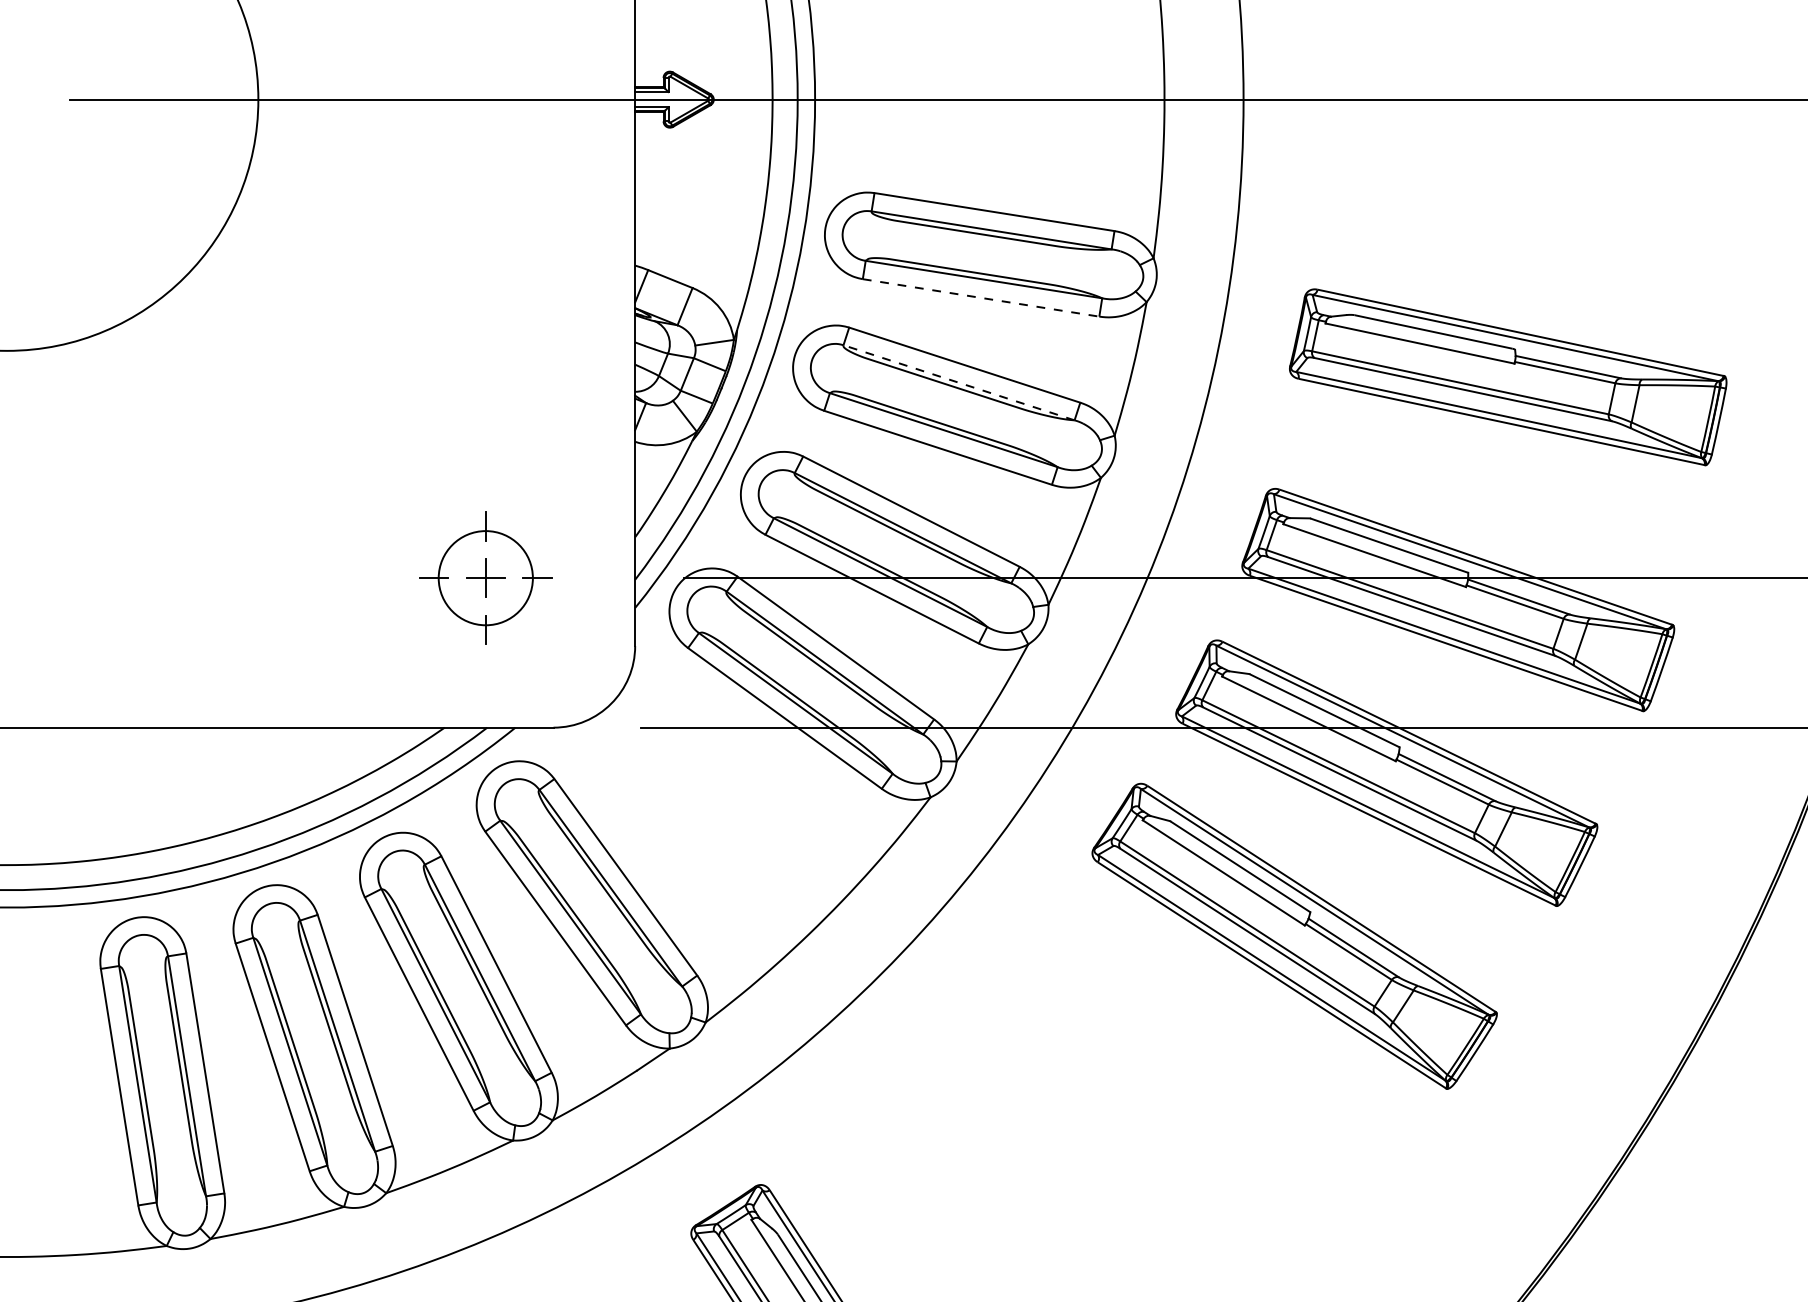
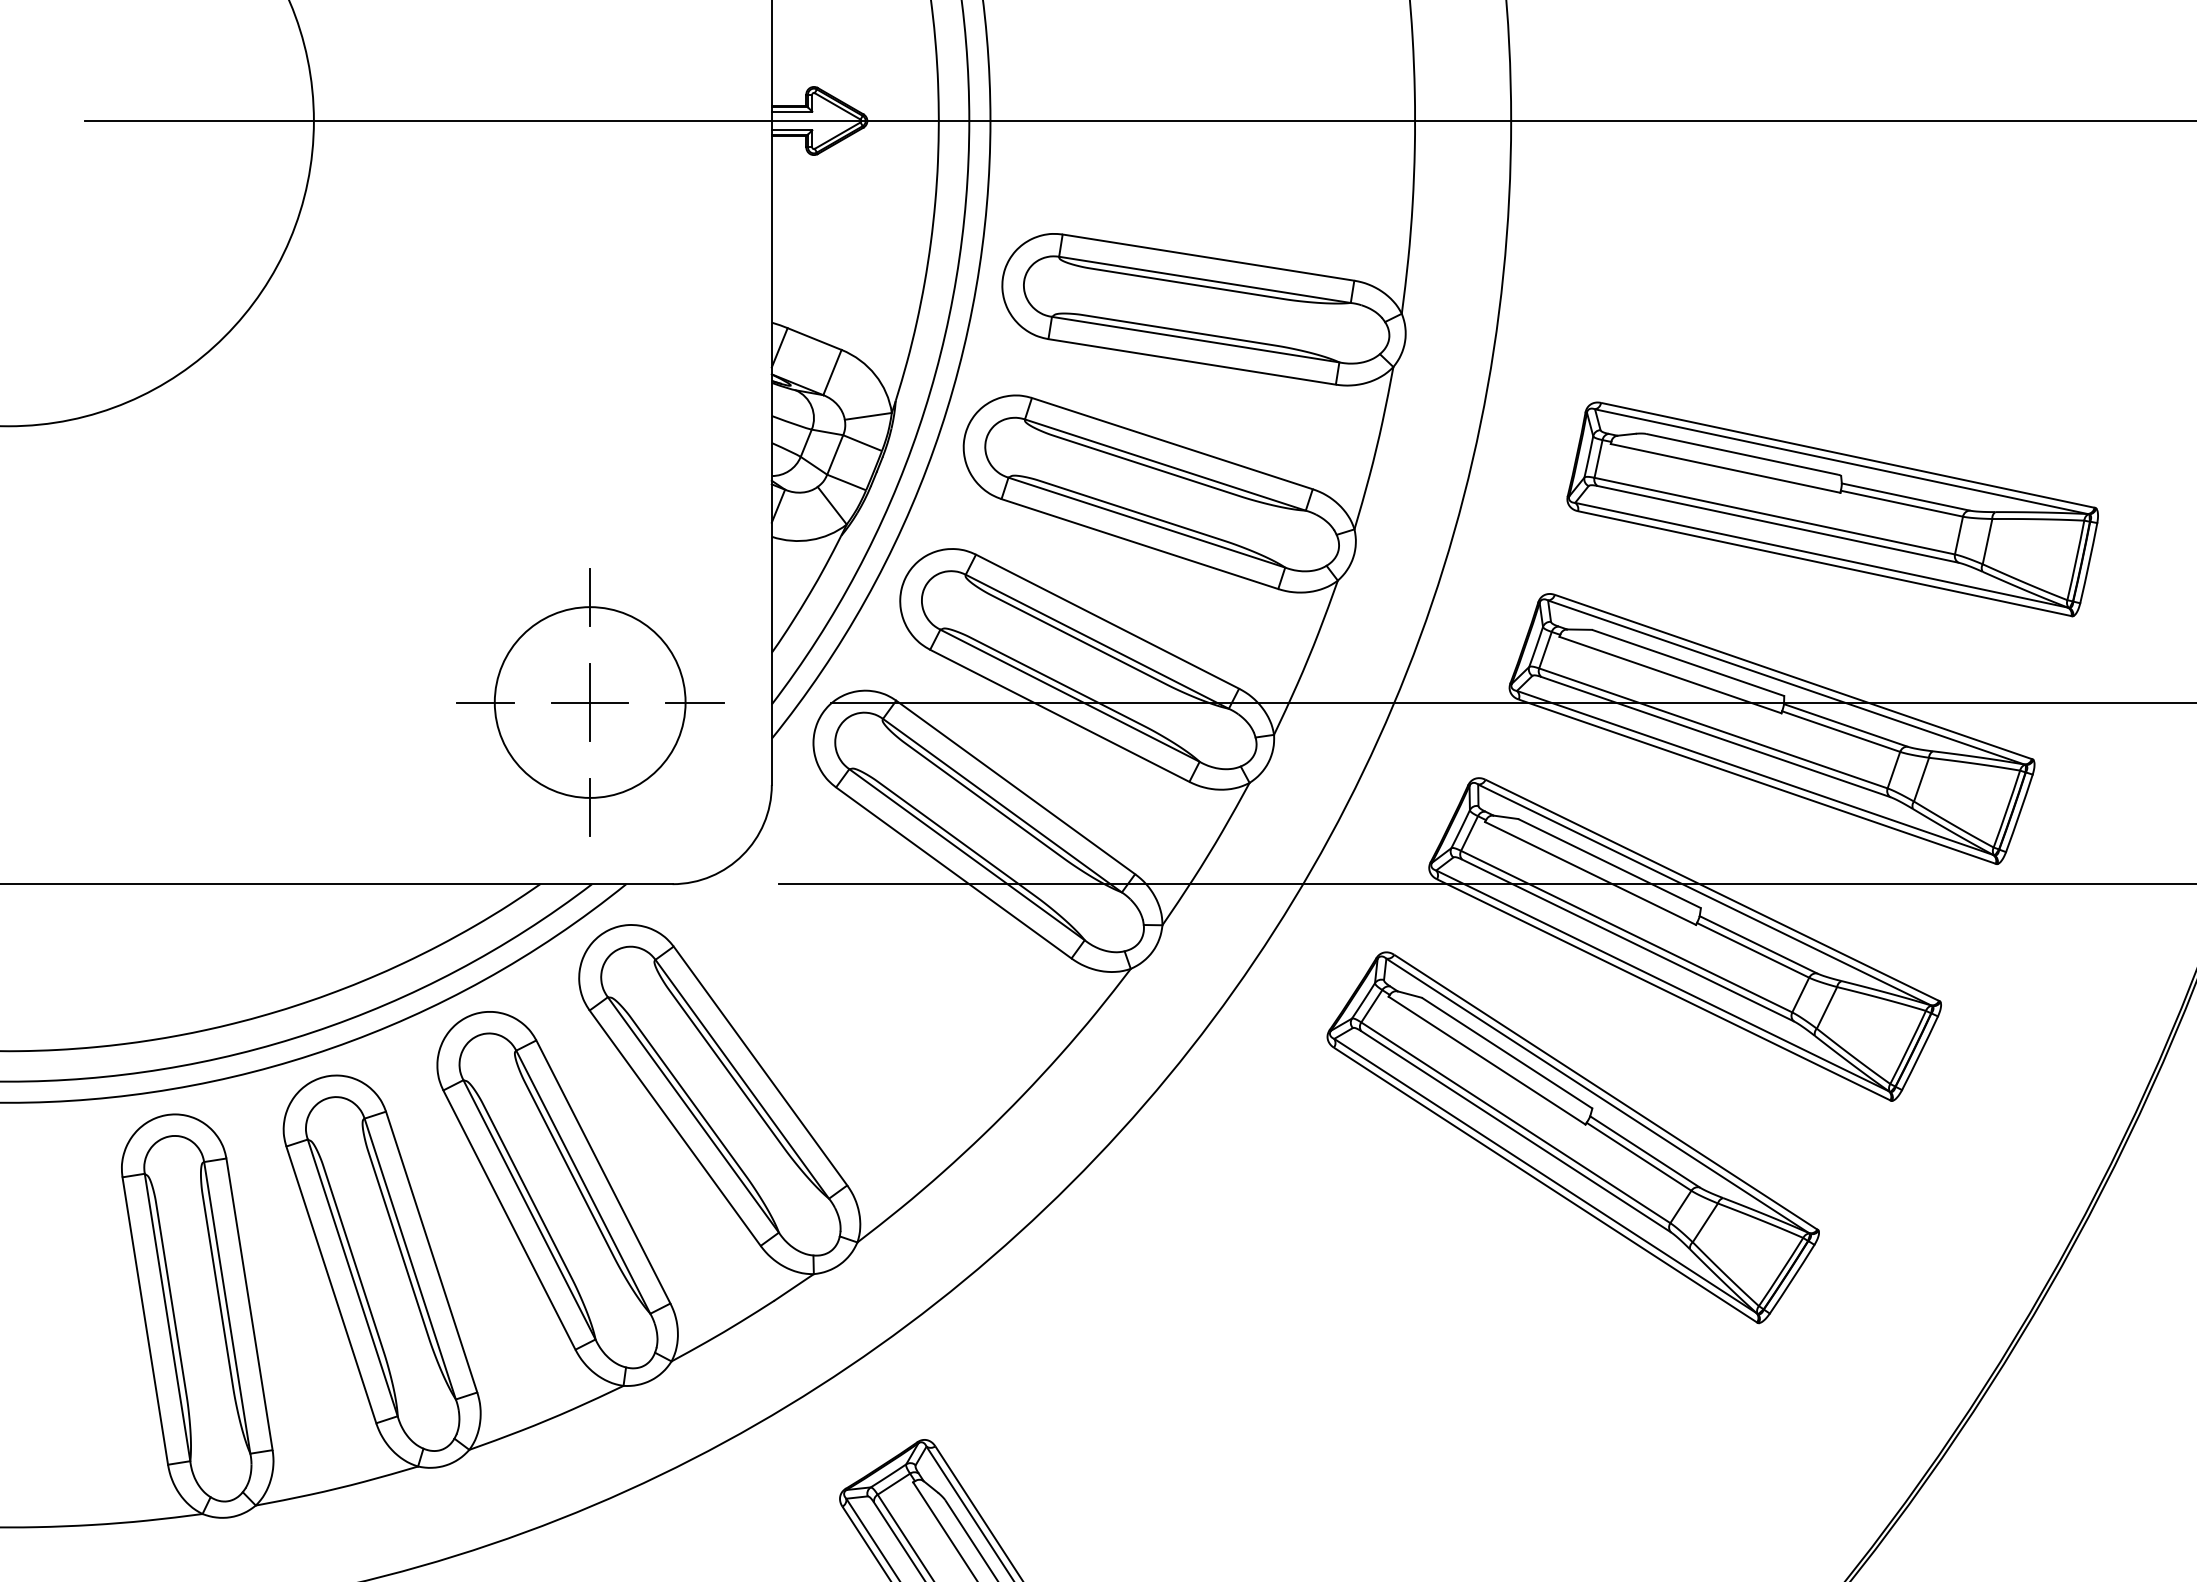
line: (981, 298) -> (1192, 362), dashed -> solid
part: (1508, 377) -> (1832, 509), moved
line: (959, 383) -> (1165, 465), dashed -> solid
part: (485, 578) -> (590, 702), size x1.67

